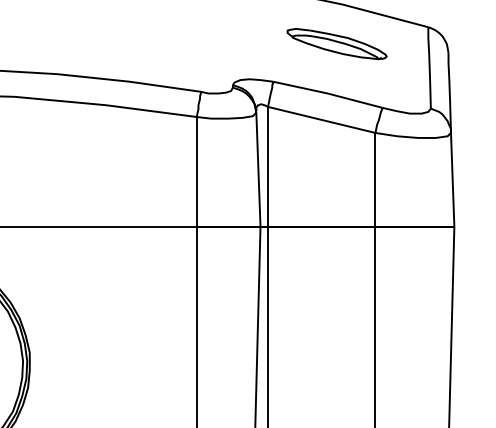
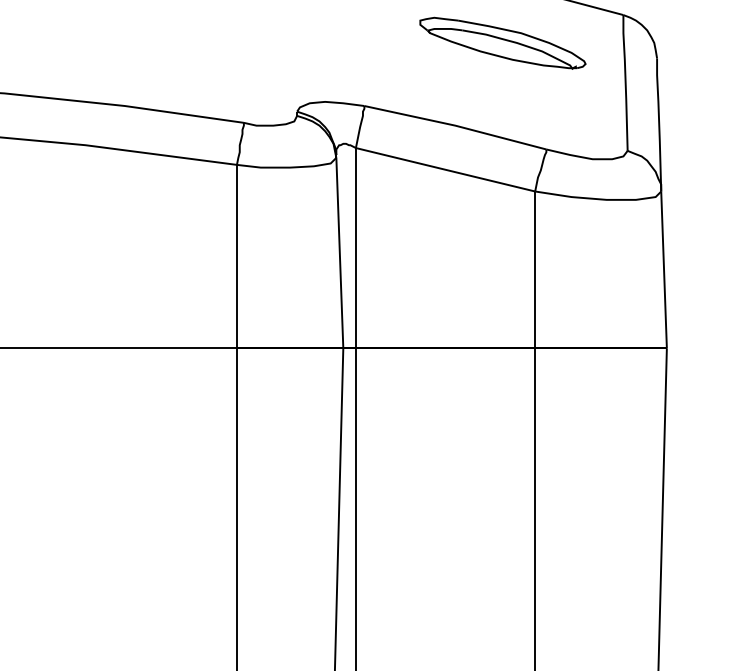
part: (336, 44) -> (501, 43), moved

